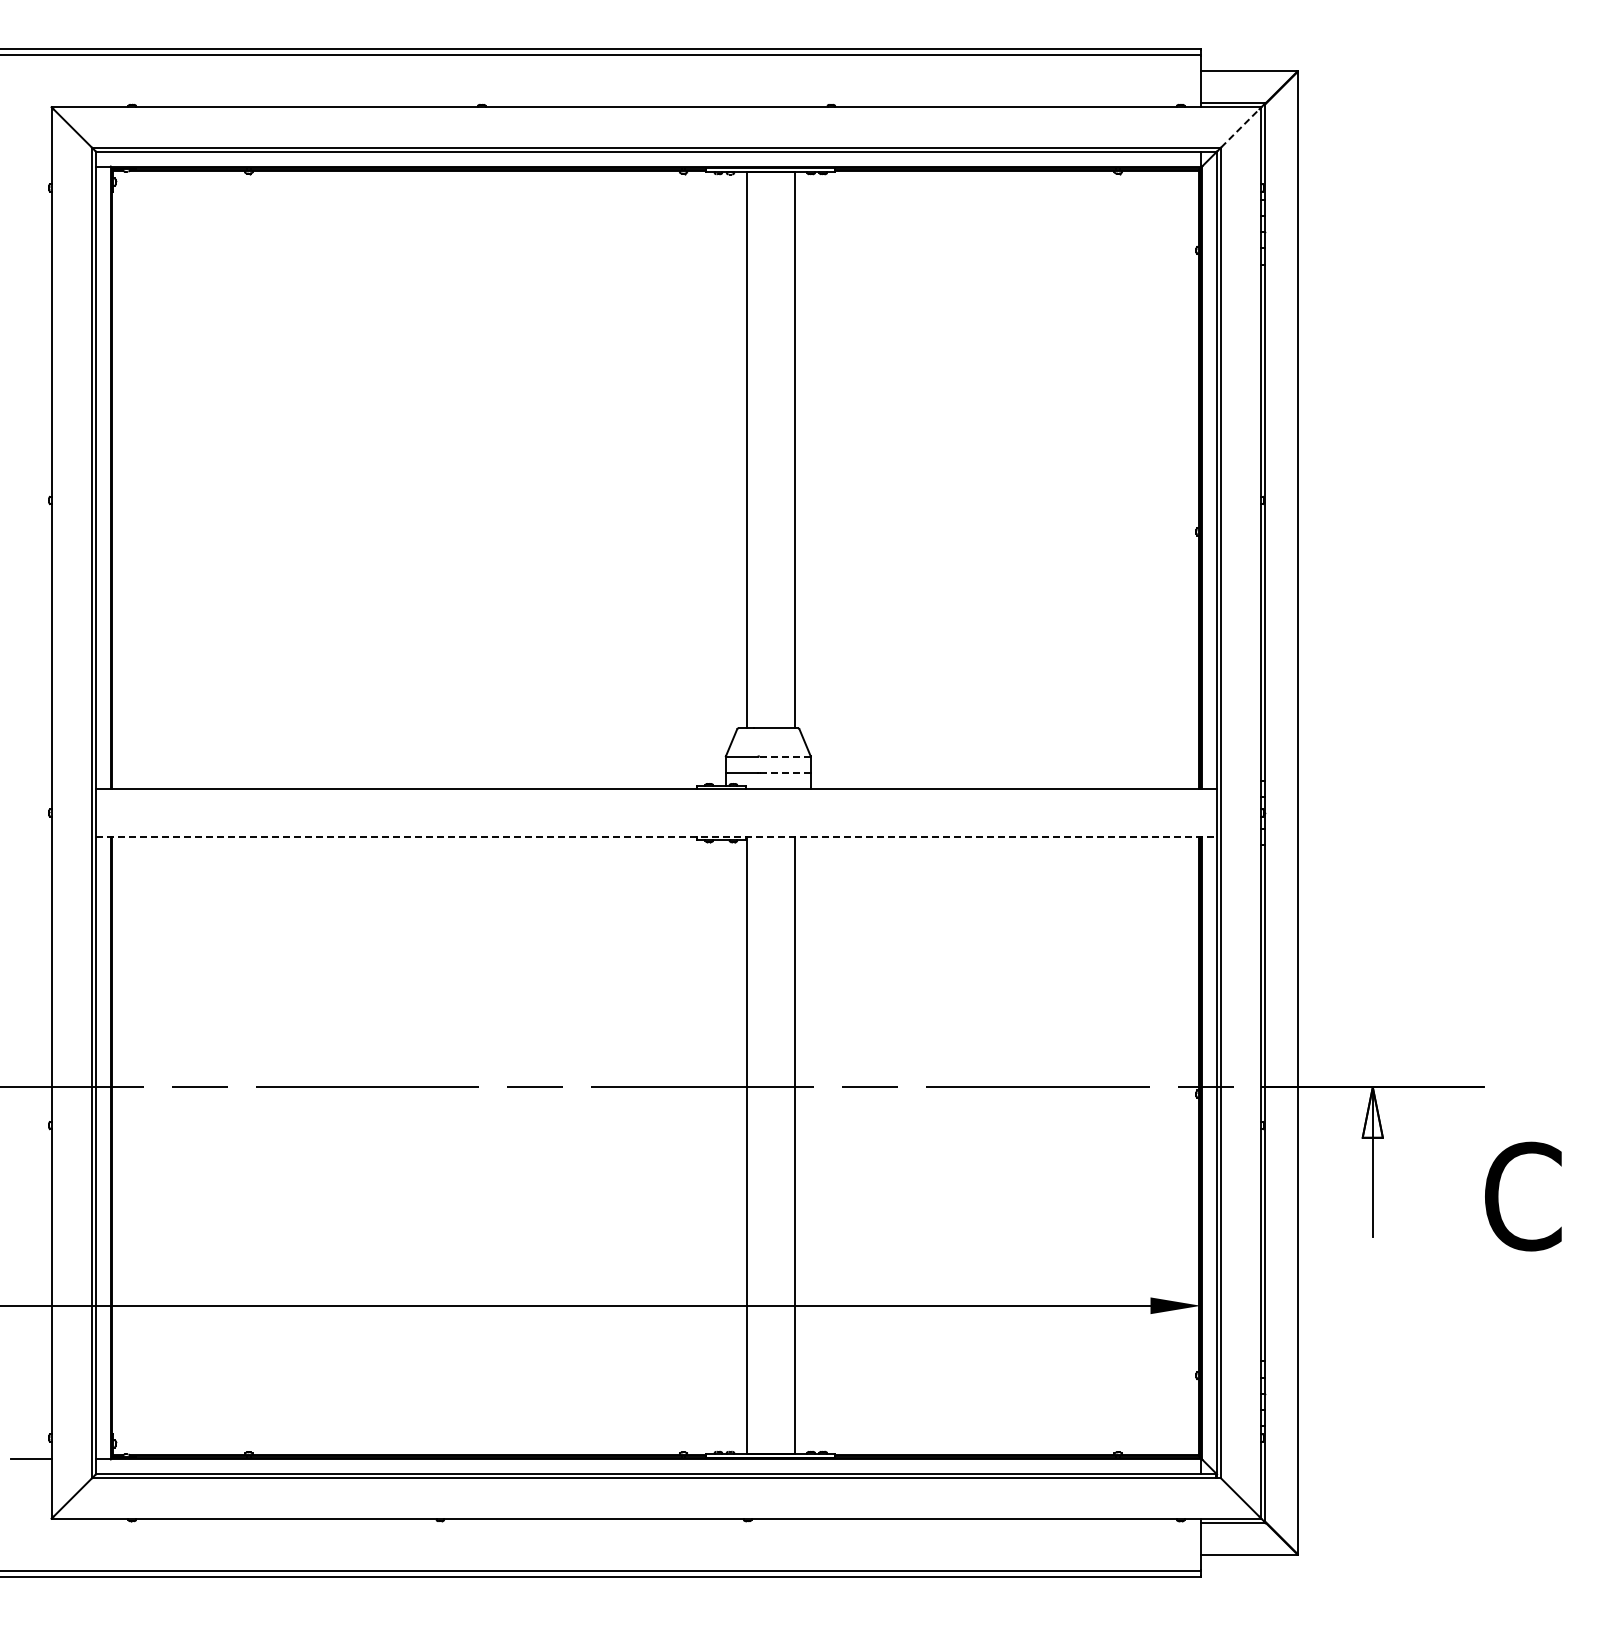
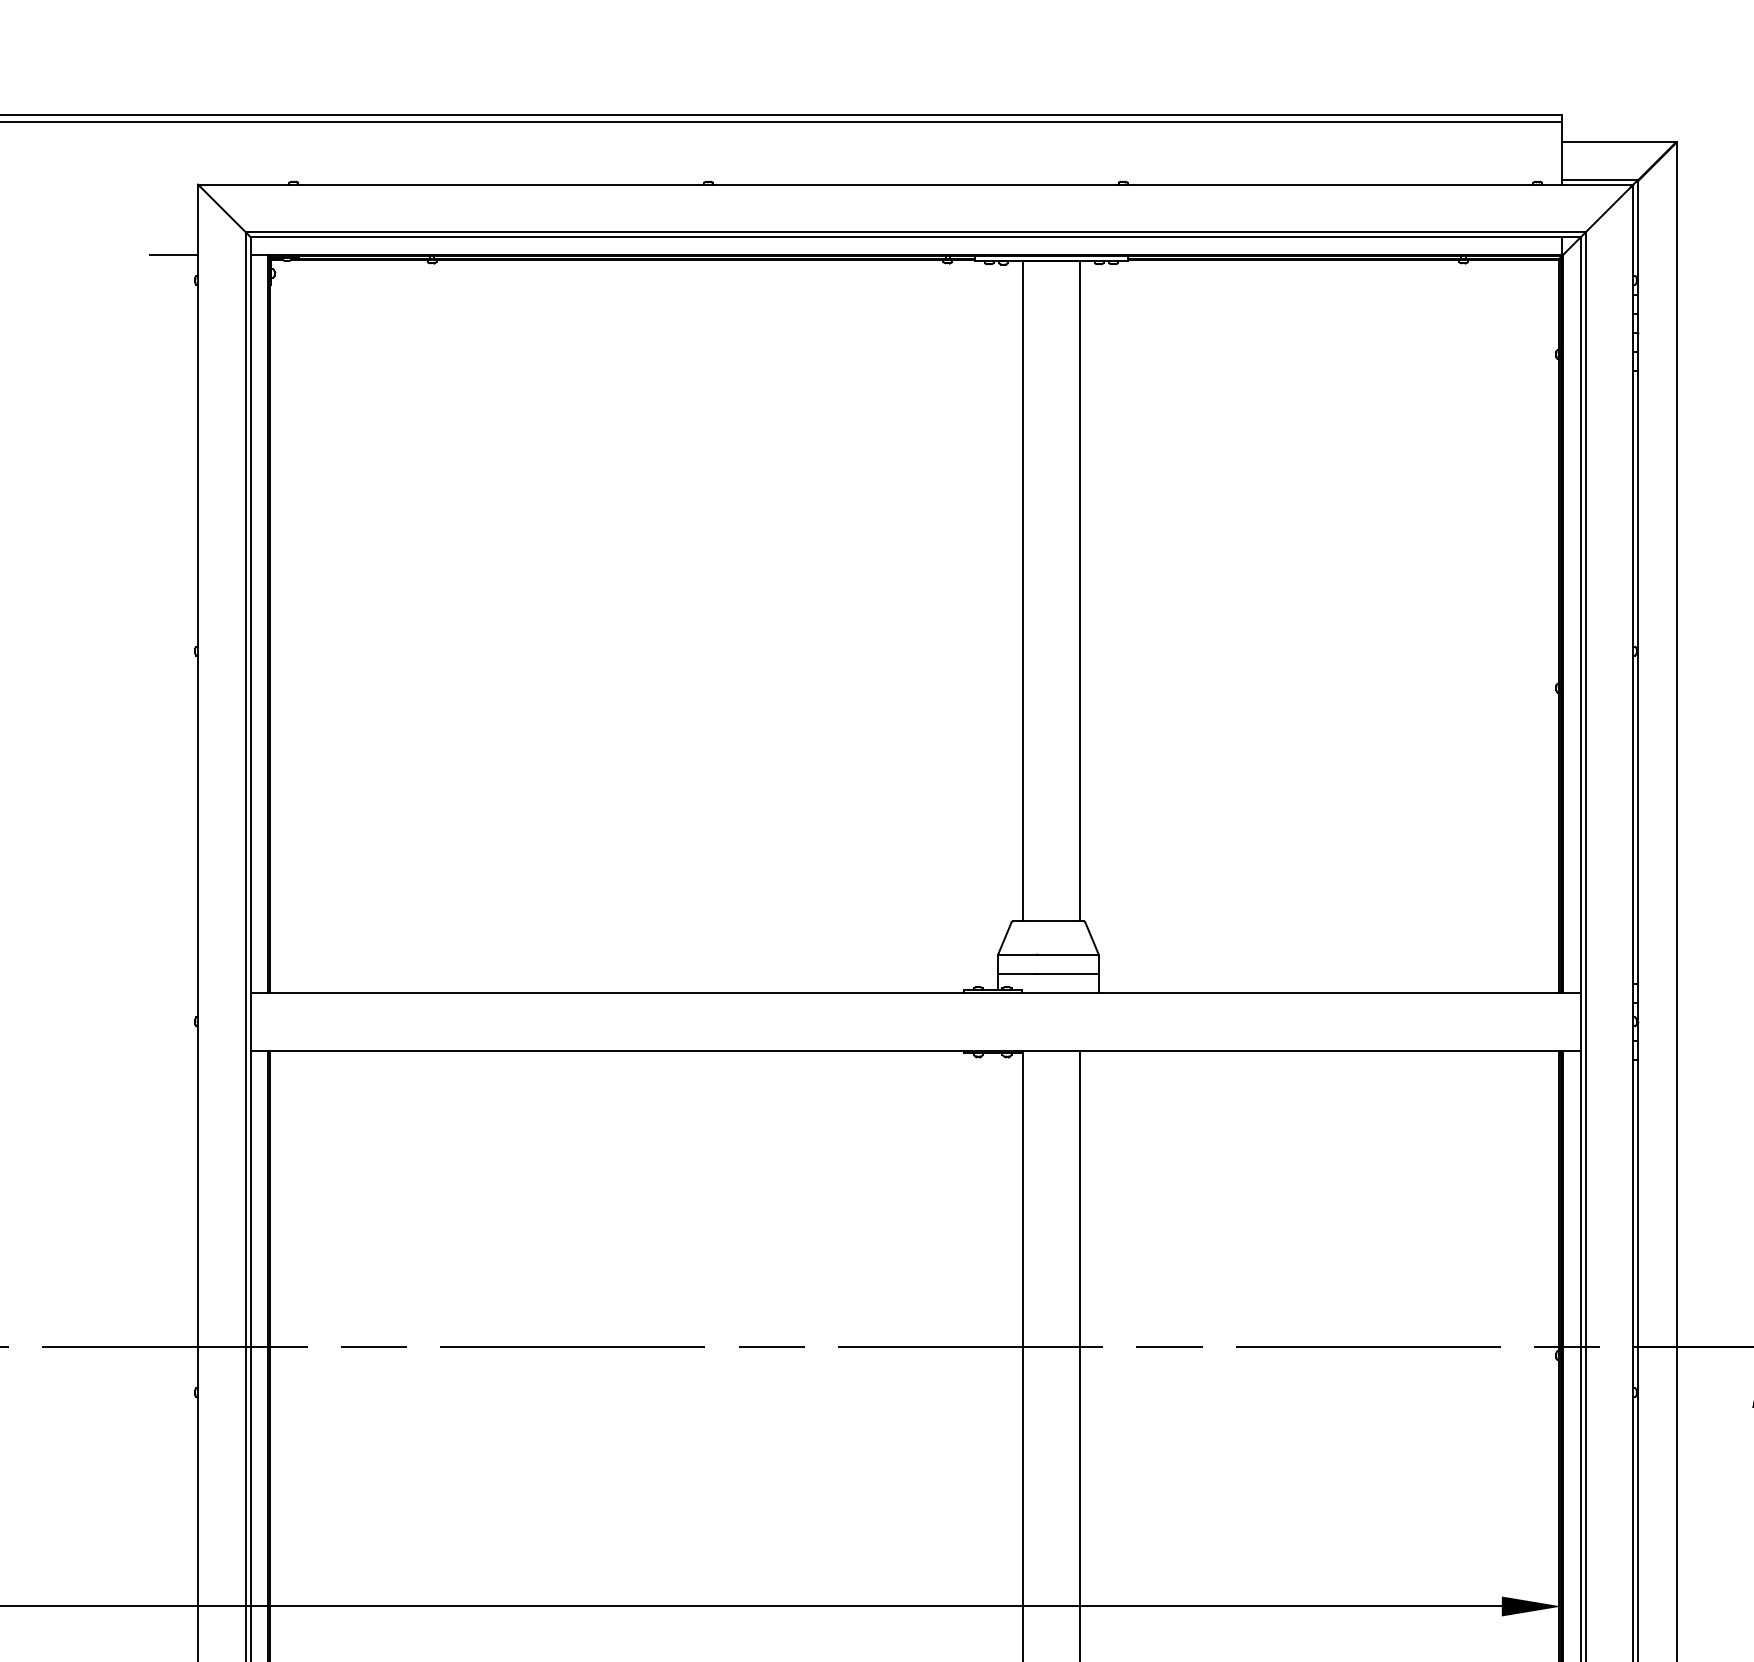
line: (1240, 128) -> (1608, 209), dashed -> solid
line: (31, 166) -> (174, 254), added
line: (784, 756) -> (1067, 954), dashed -> solid
line: (784, 772) -> (1067, 973), dashed -> solid
line: (656, 837) -> (915, 1050), dashed -> solid

